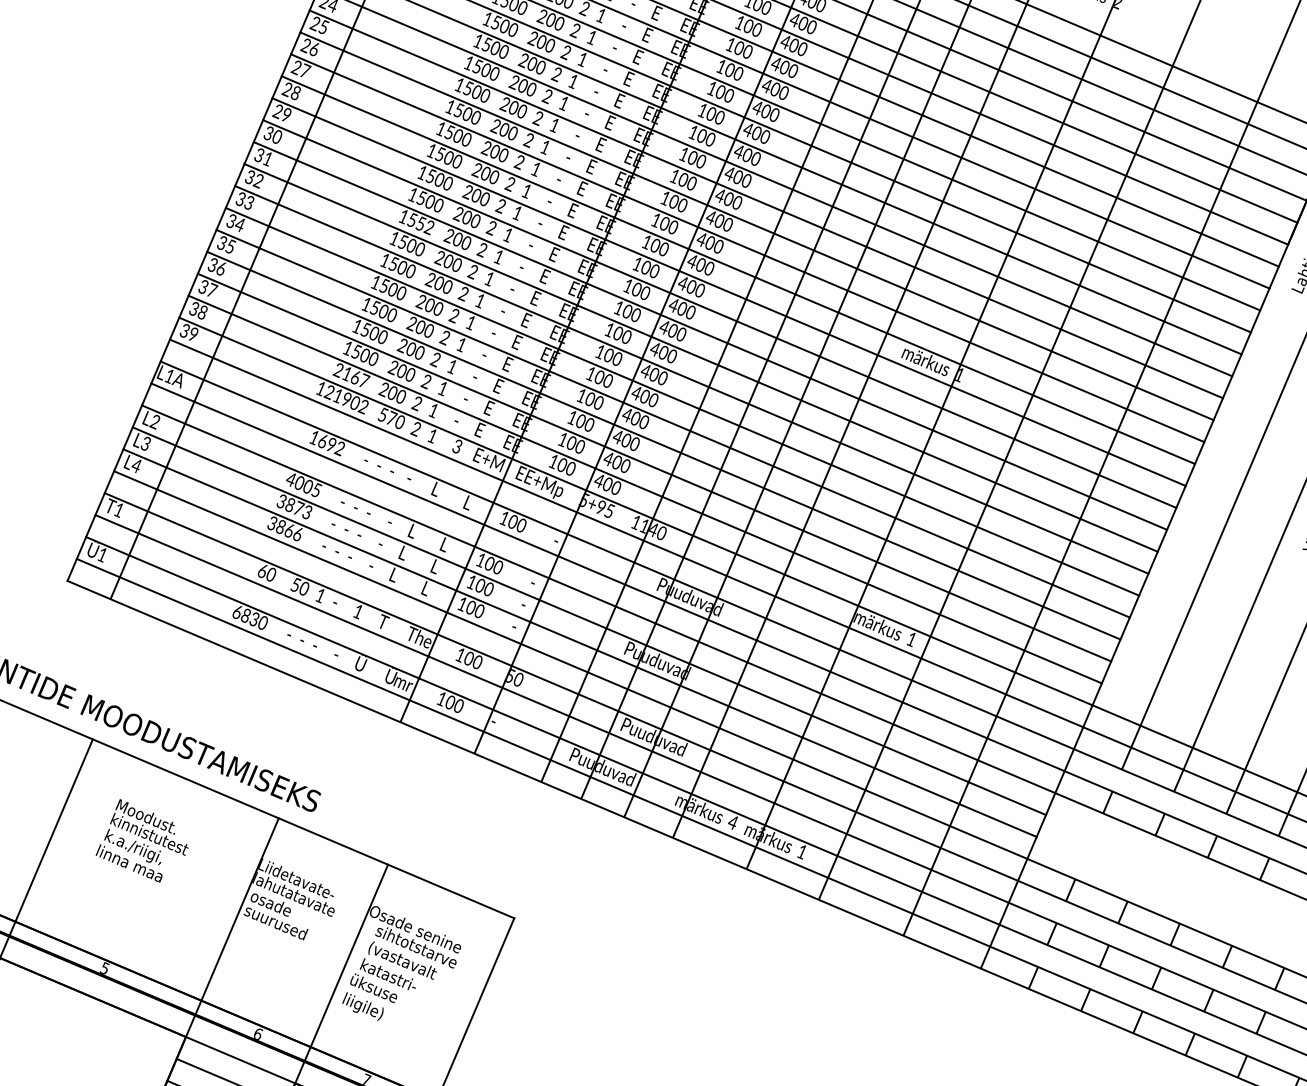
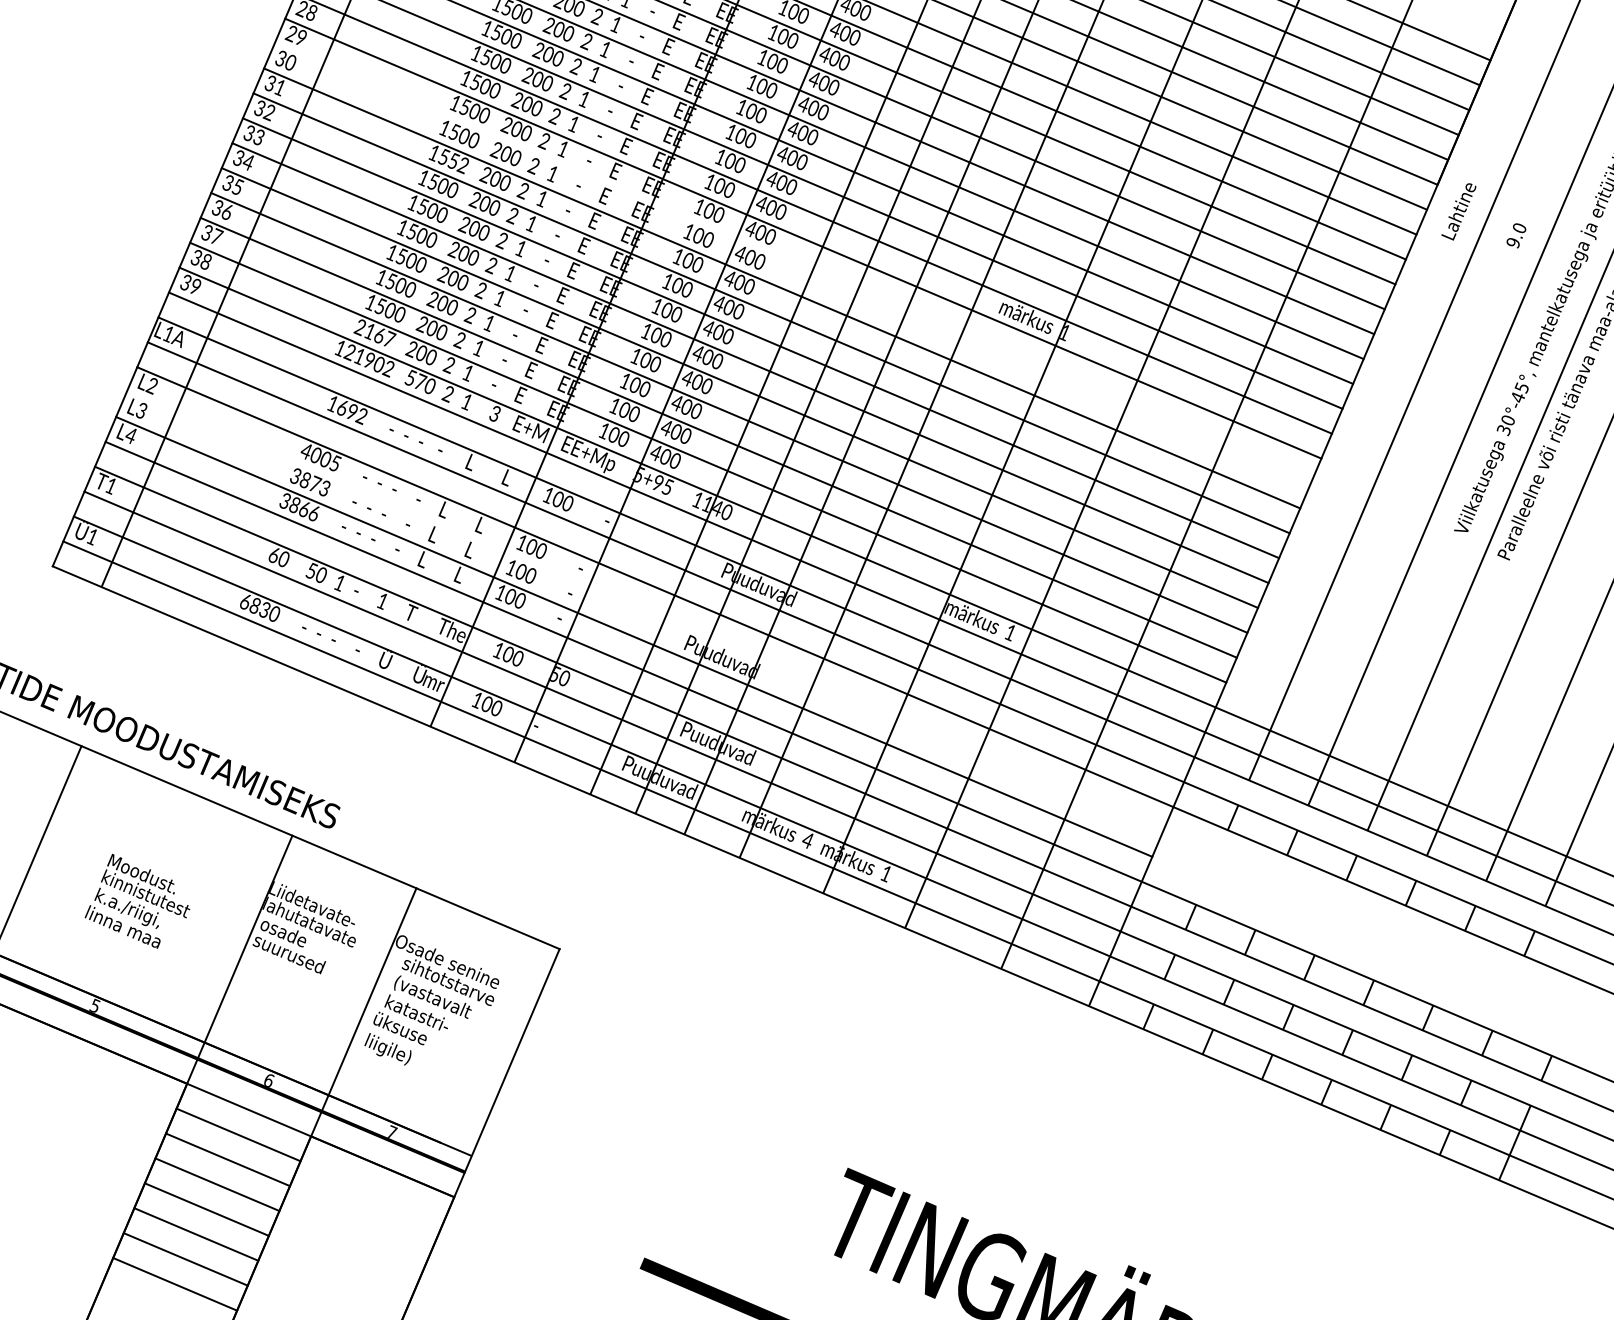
line: (719, 313) -> (792, 263), removed
line: (589, 620) -> (644, 611), removed
text: (142, 840) -> (137, 900), moved

